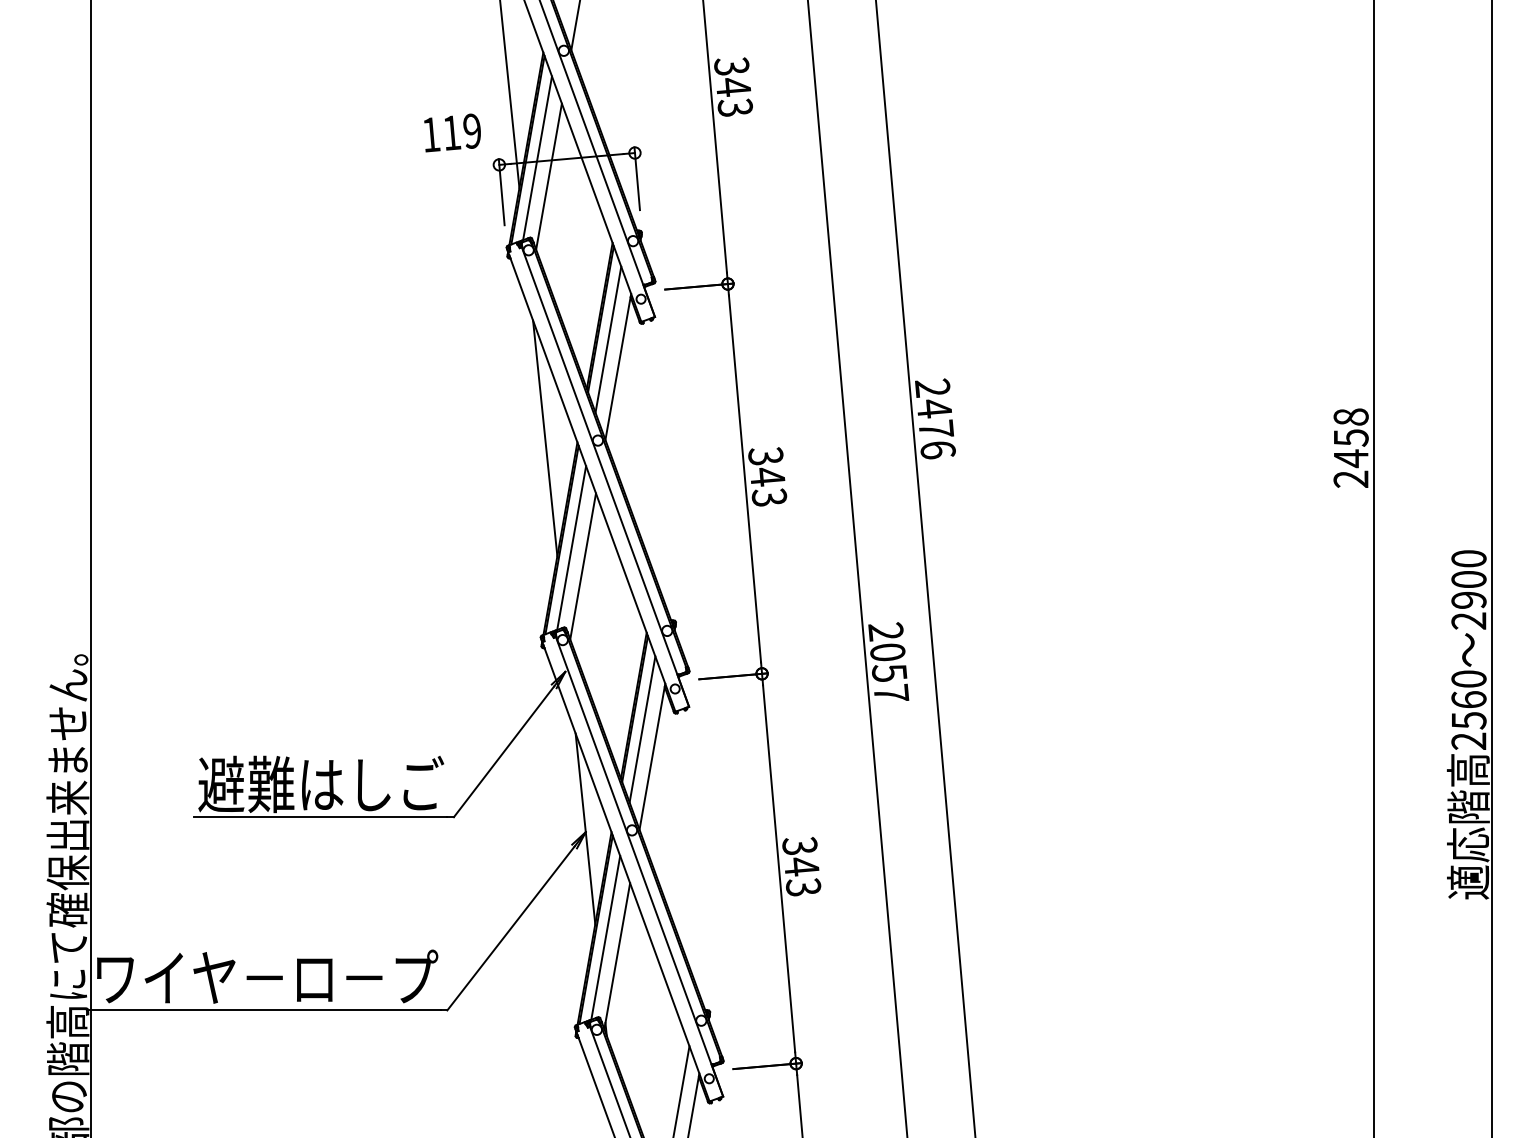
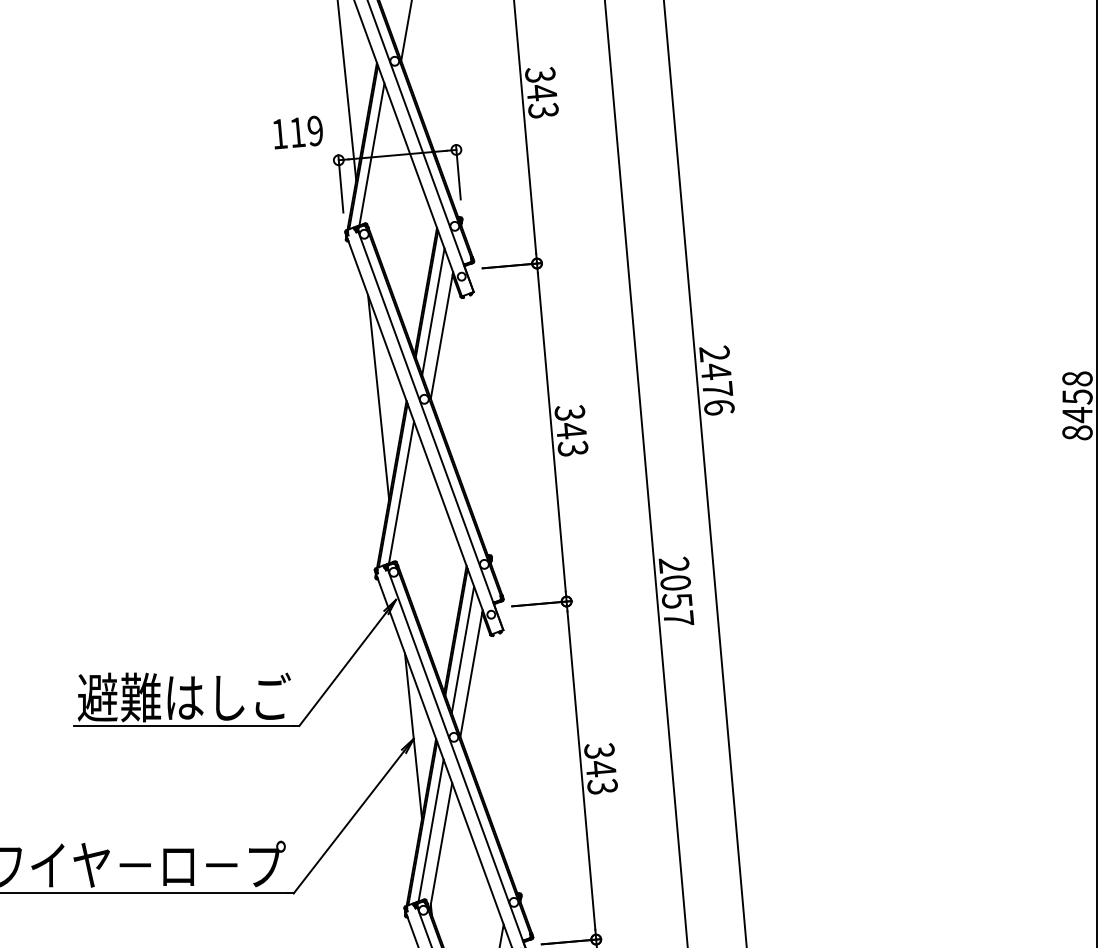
line: (548, 176) -> (381, 170), removed
text: (1350, 478) -> (1076, 432), 2458 -> 8458
line: (583, 566) -> (411, 508), removed

